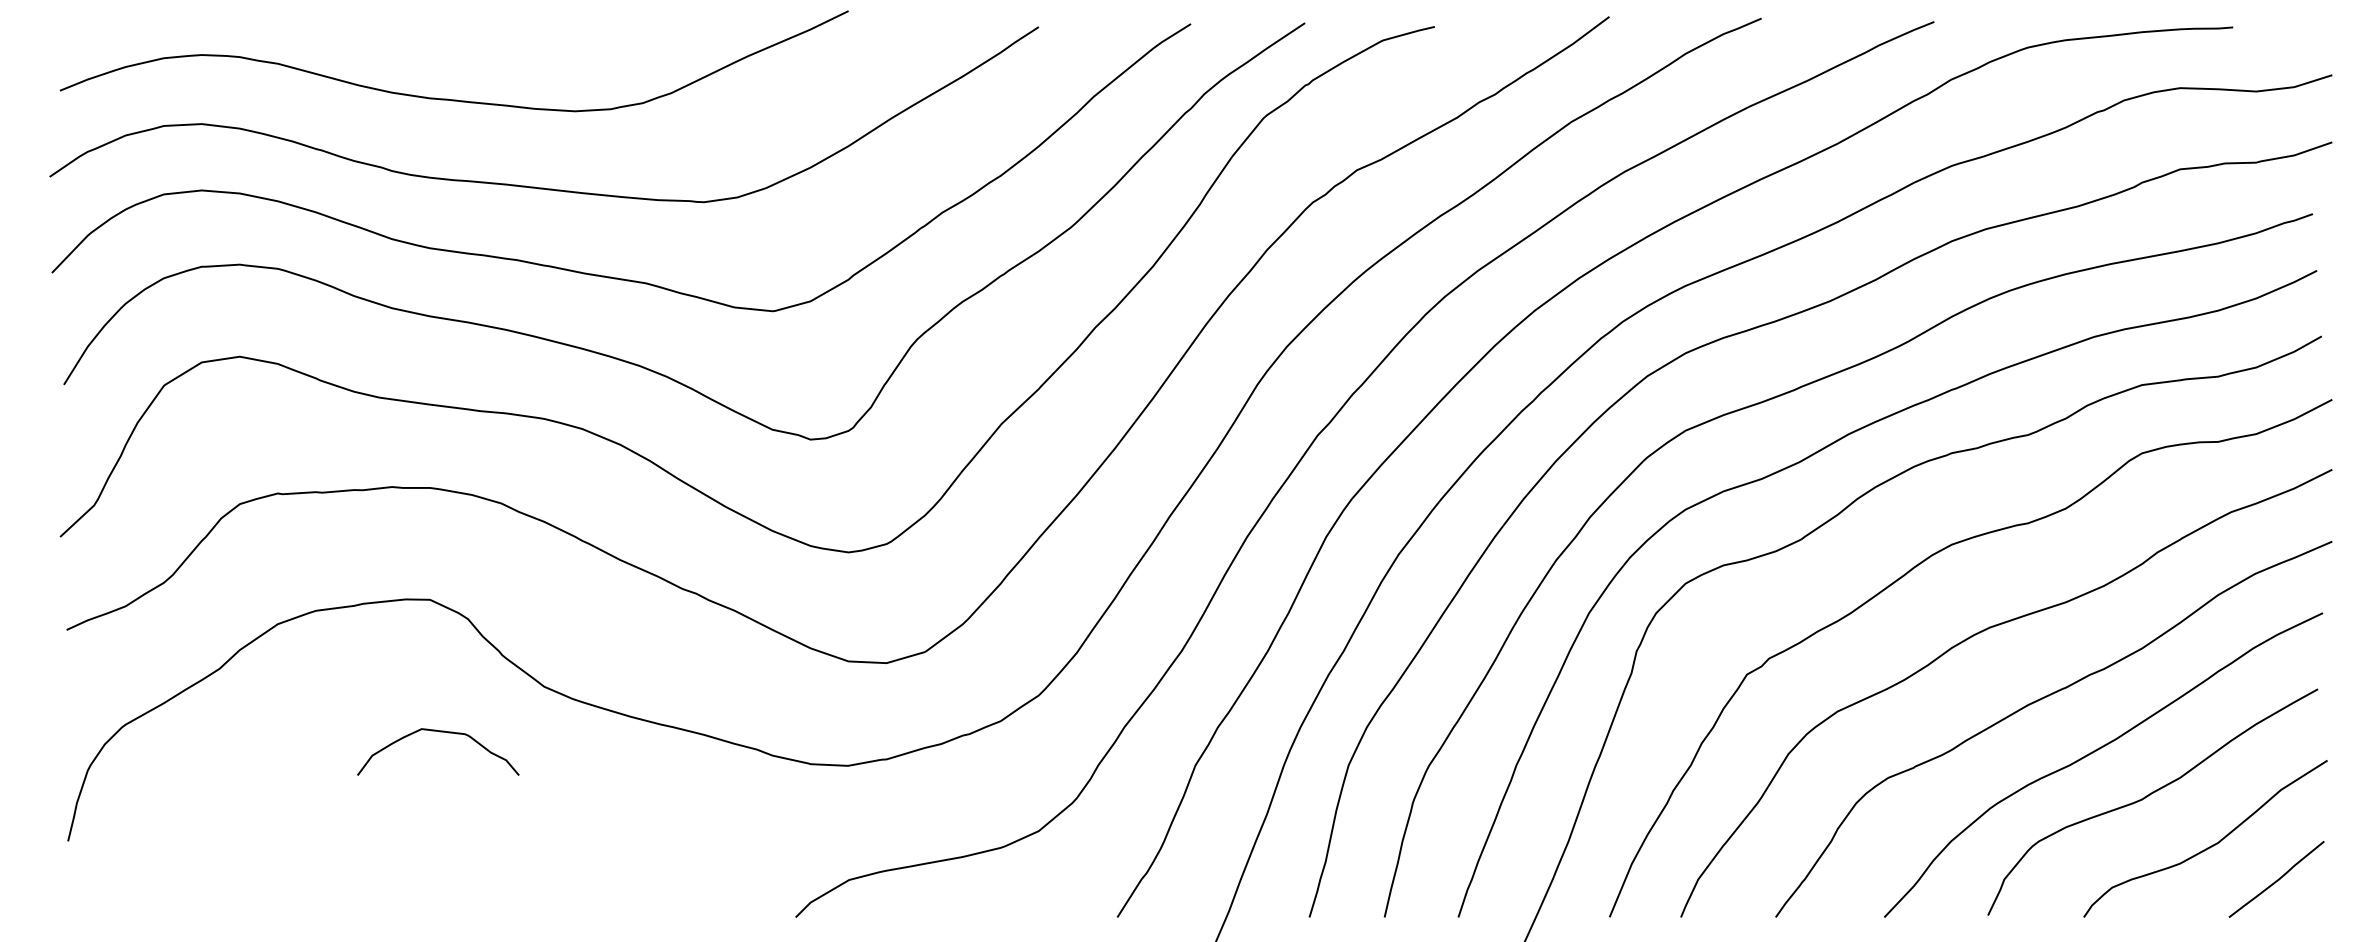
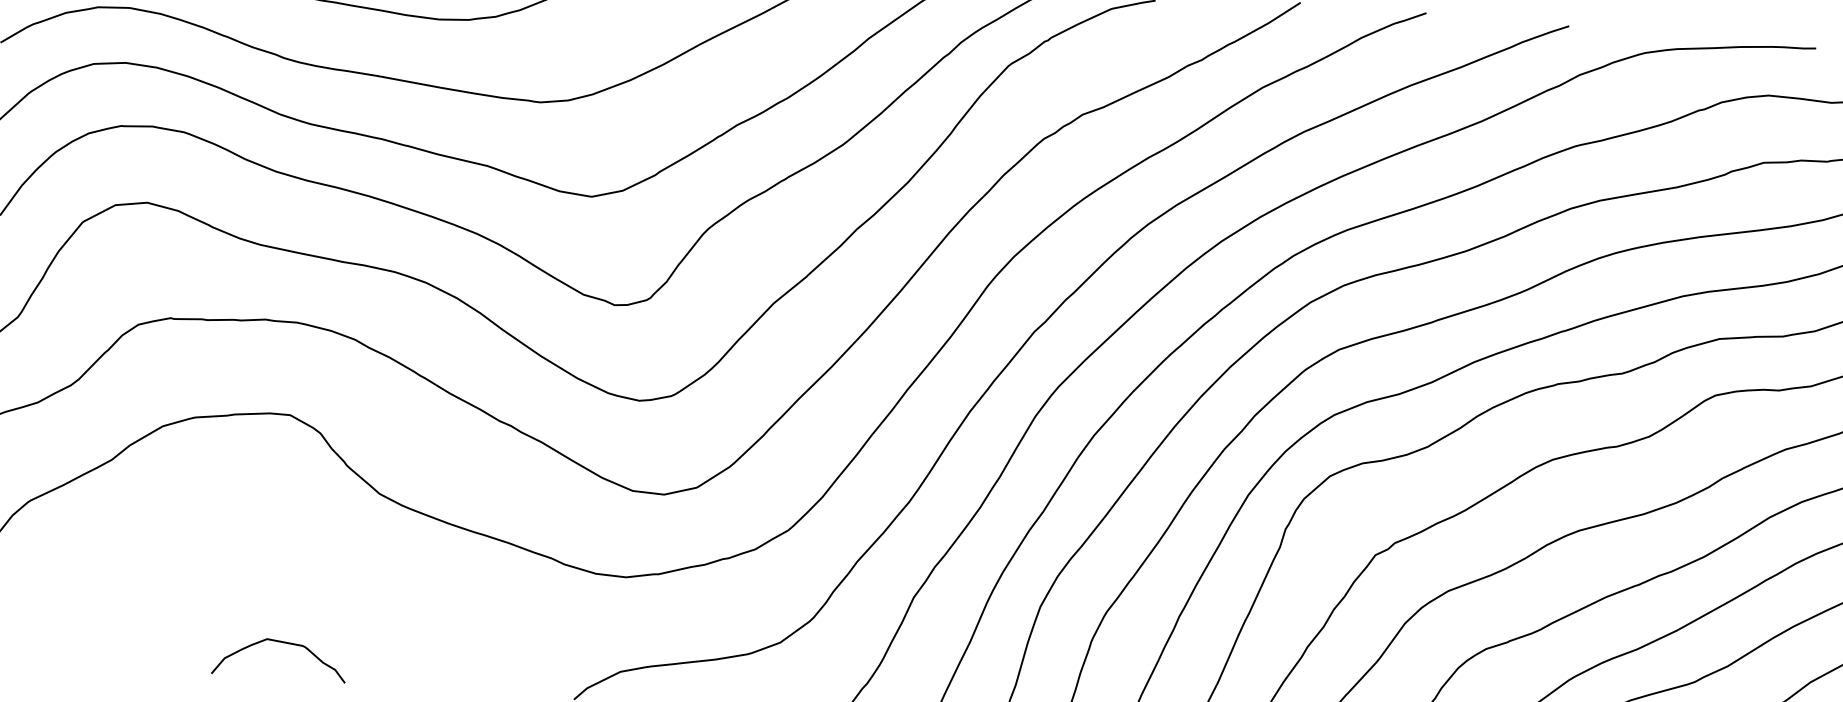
curve: (439, 732) -> (281, 643), moved

